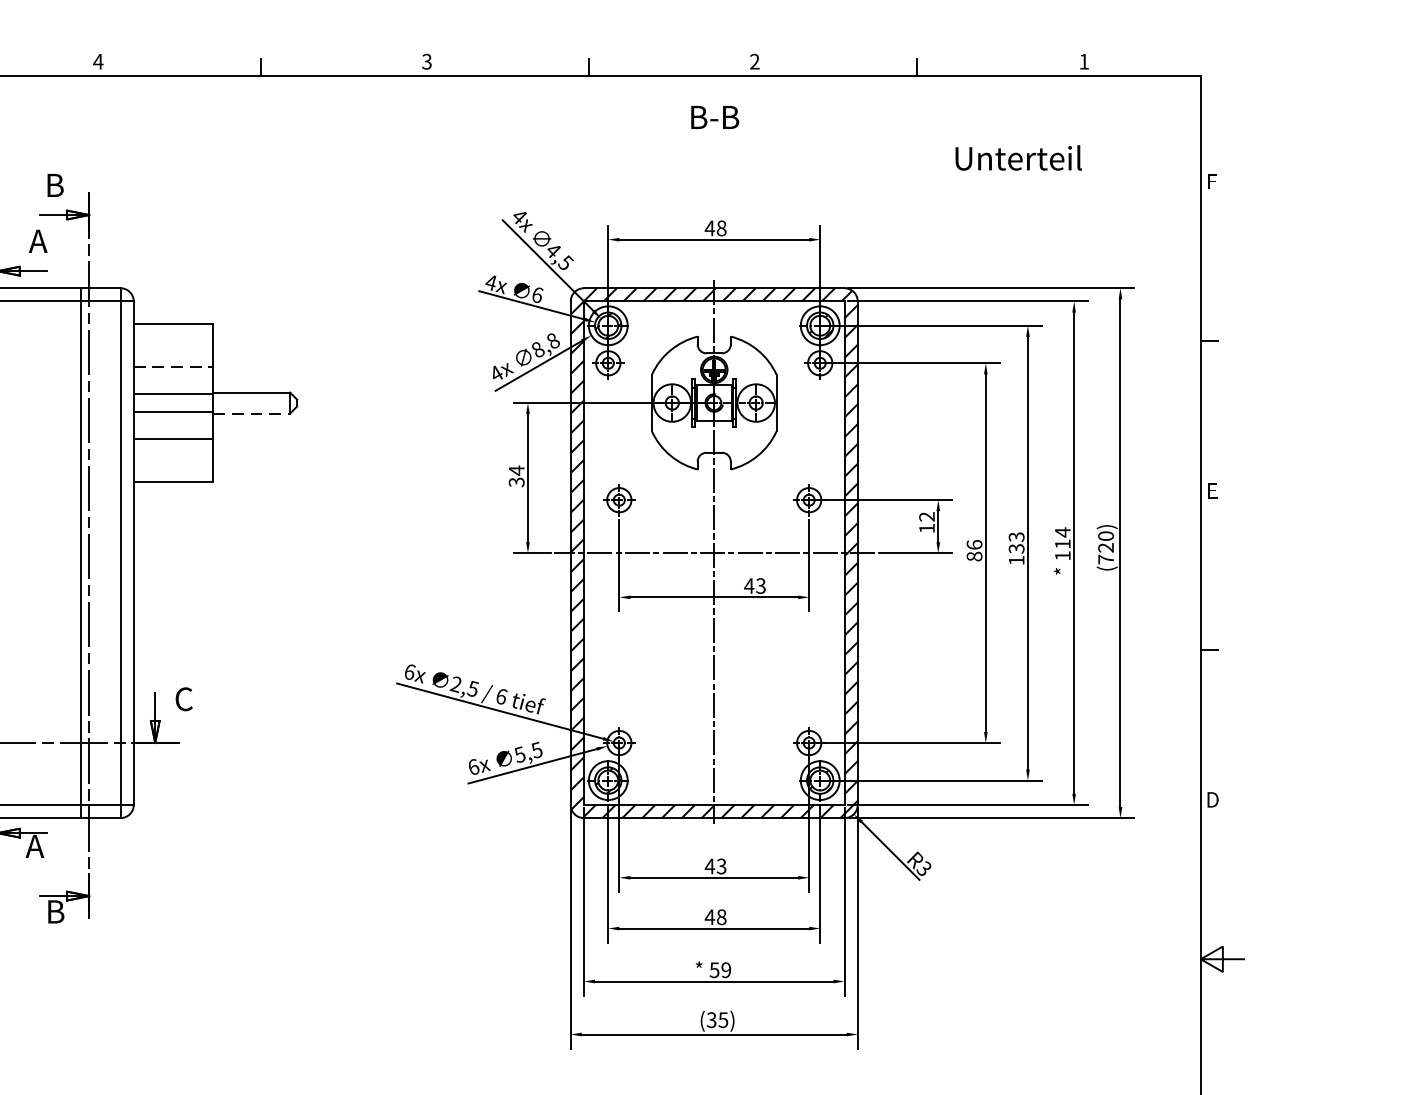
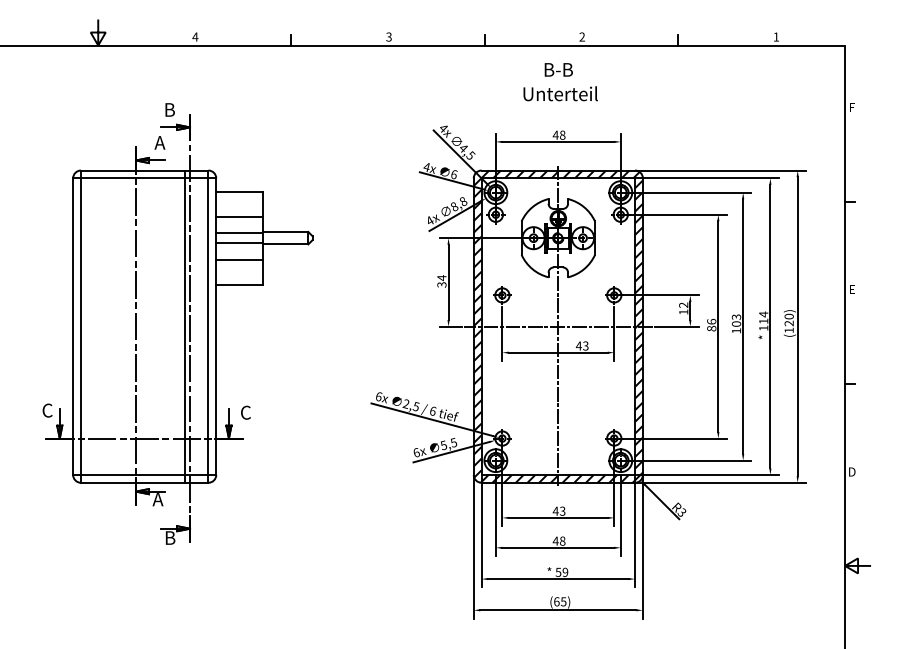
text: (1018, 157) -> (560, 93), moved
line: (174, 366) -> (240, 216), dashed -> solid
line: (251, 413) -> (285, 244), dashed -> solid
text: (1016, 547) -> (736, 323), 133 -> 103
text: (1104, 559) -> (788, 330), (720) -> (120)
text: (711, 1019) -> (556, 601), (35) -> (65)

